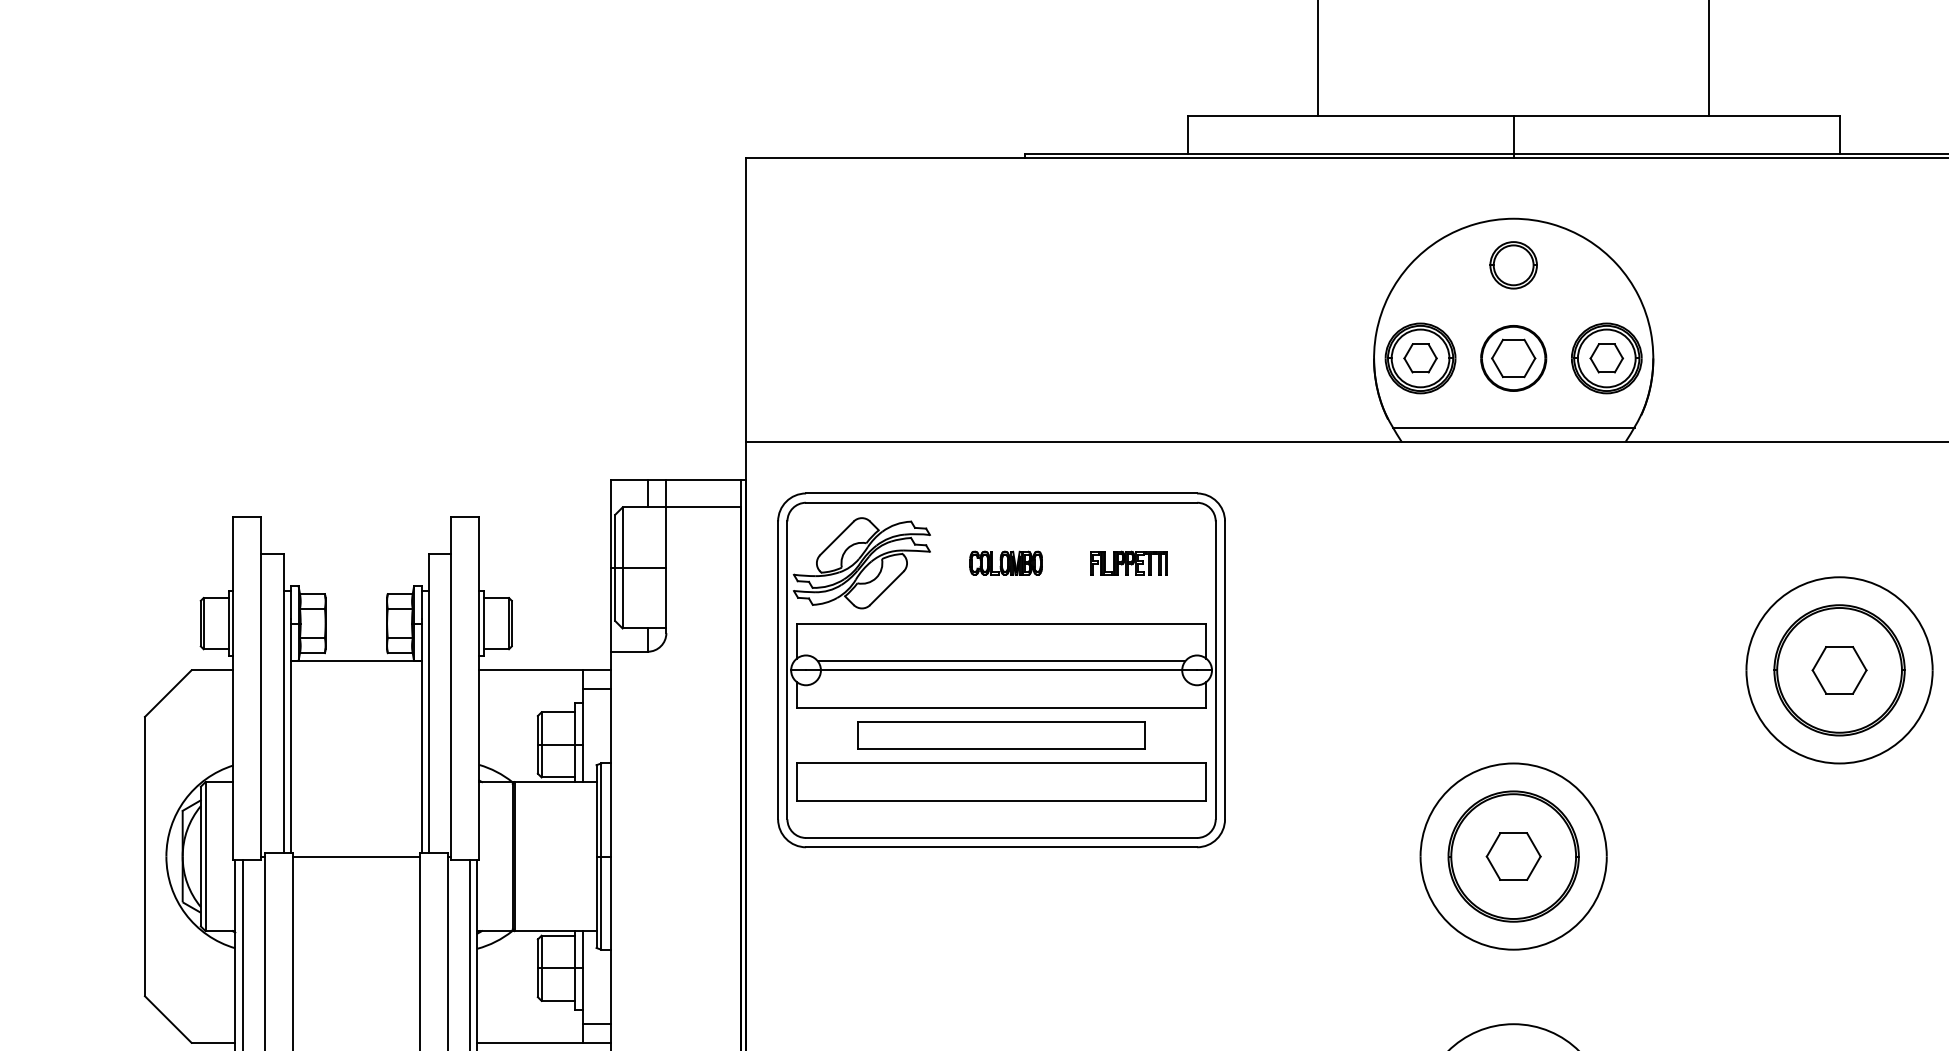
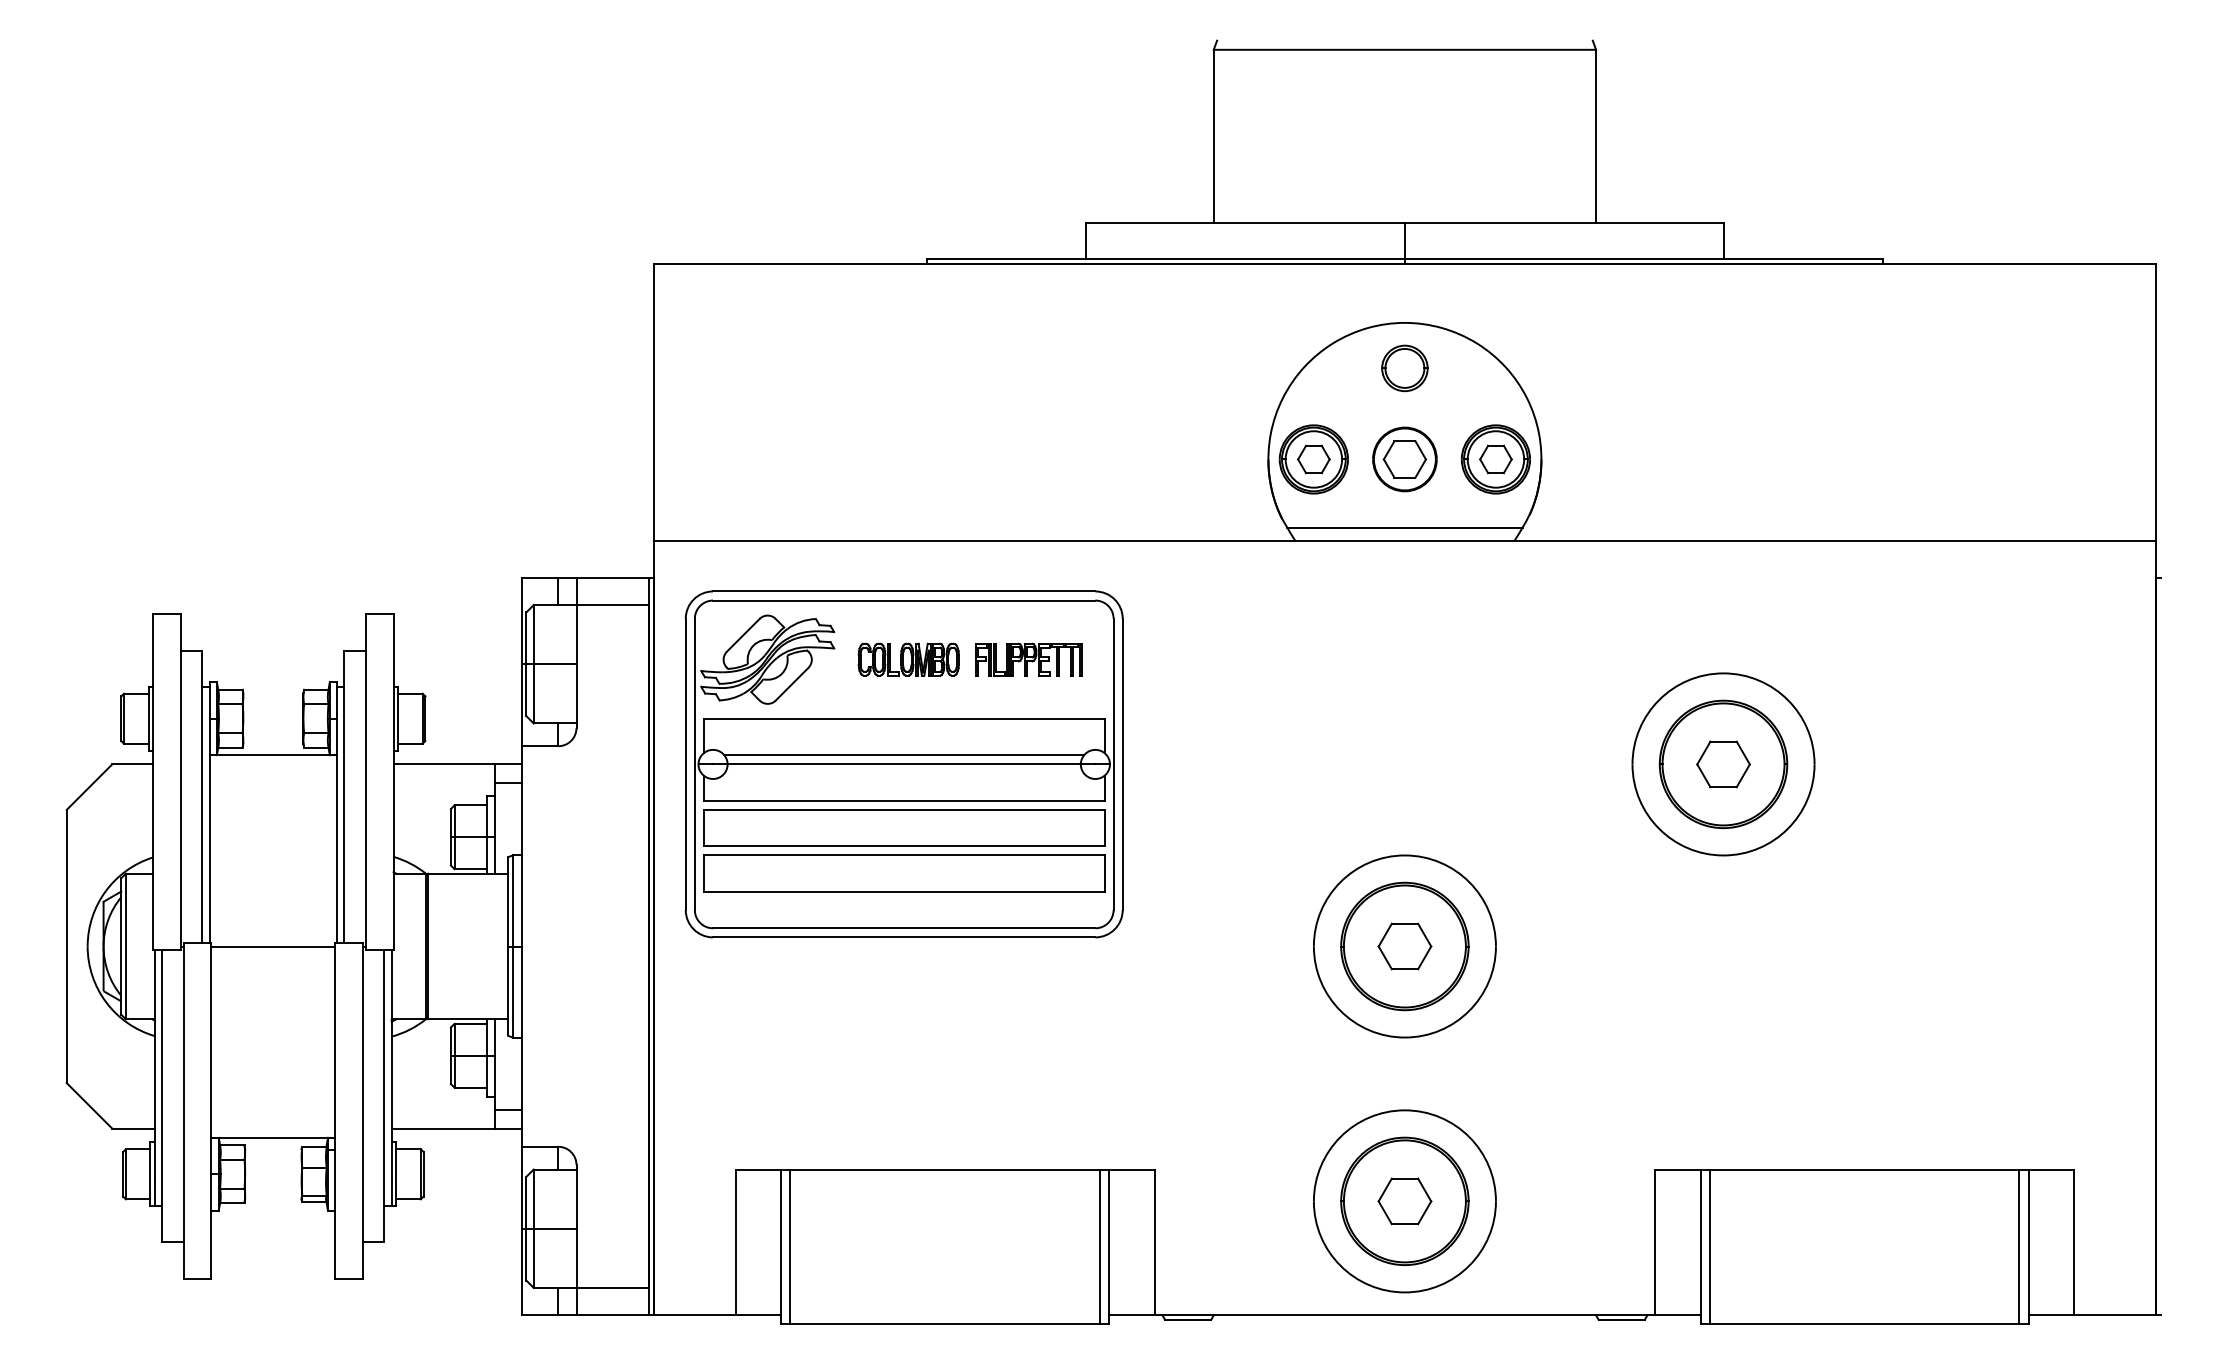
part: (1005, 563) -> (908, 659), size x1.43
part: (1128, 563) -> (1028, 659), size x1.43
part: (1001, 734) -> (904, 827), size x1.43

